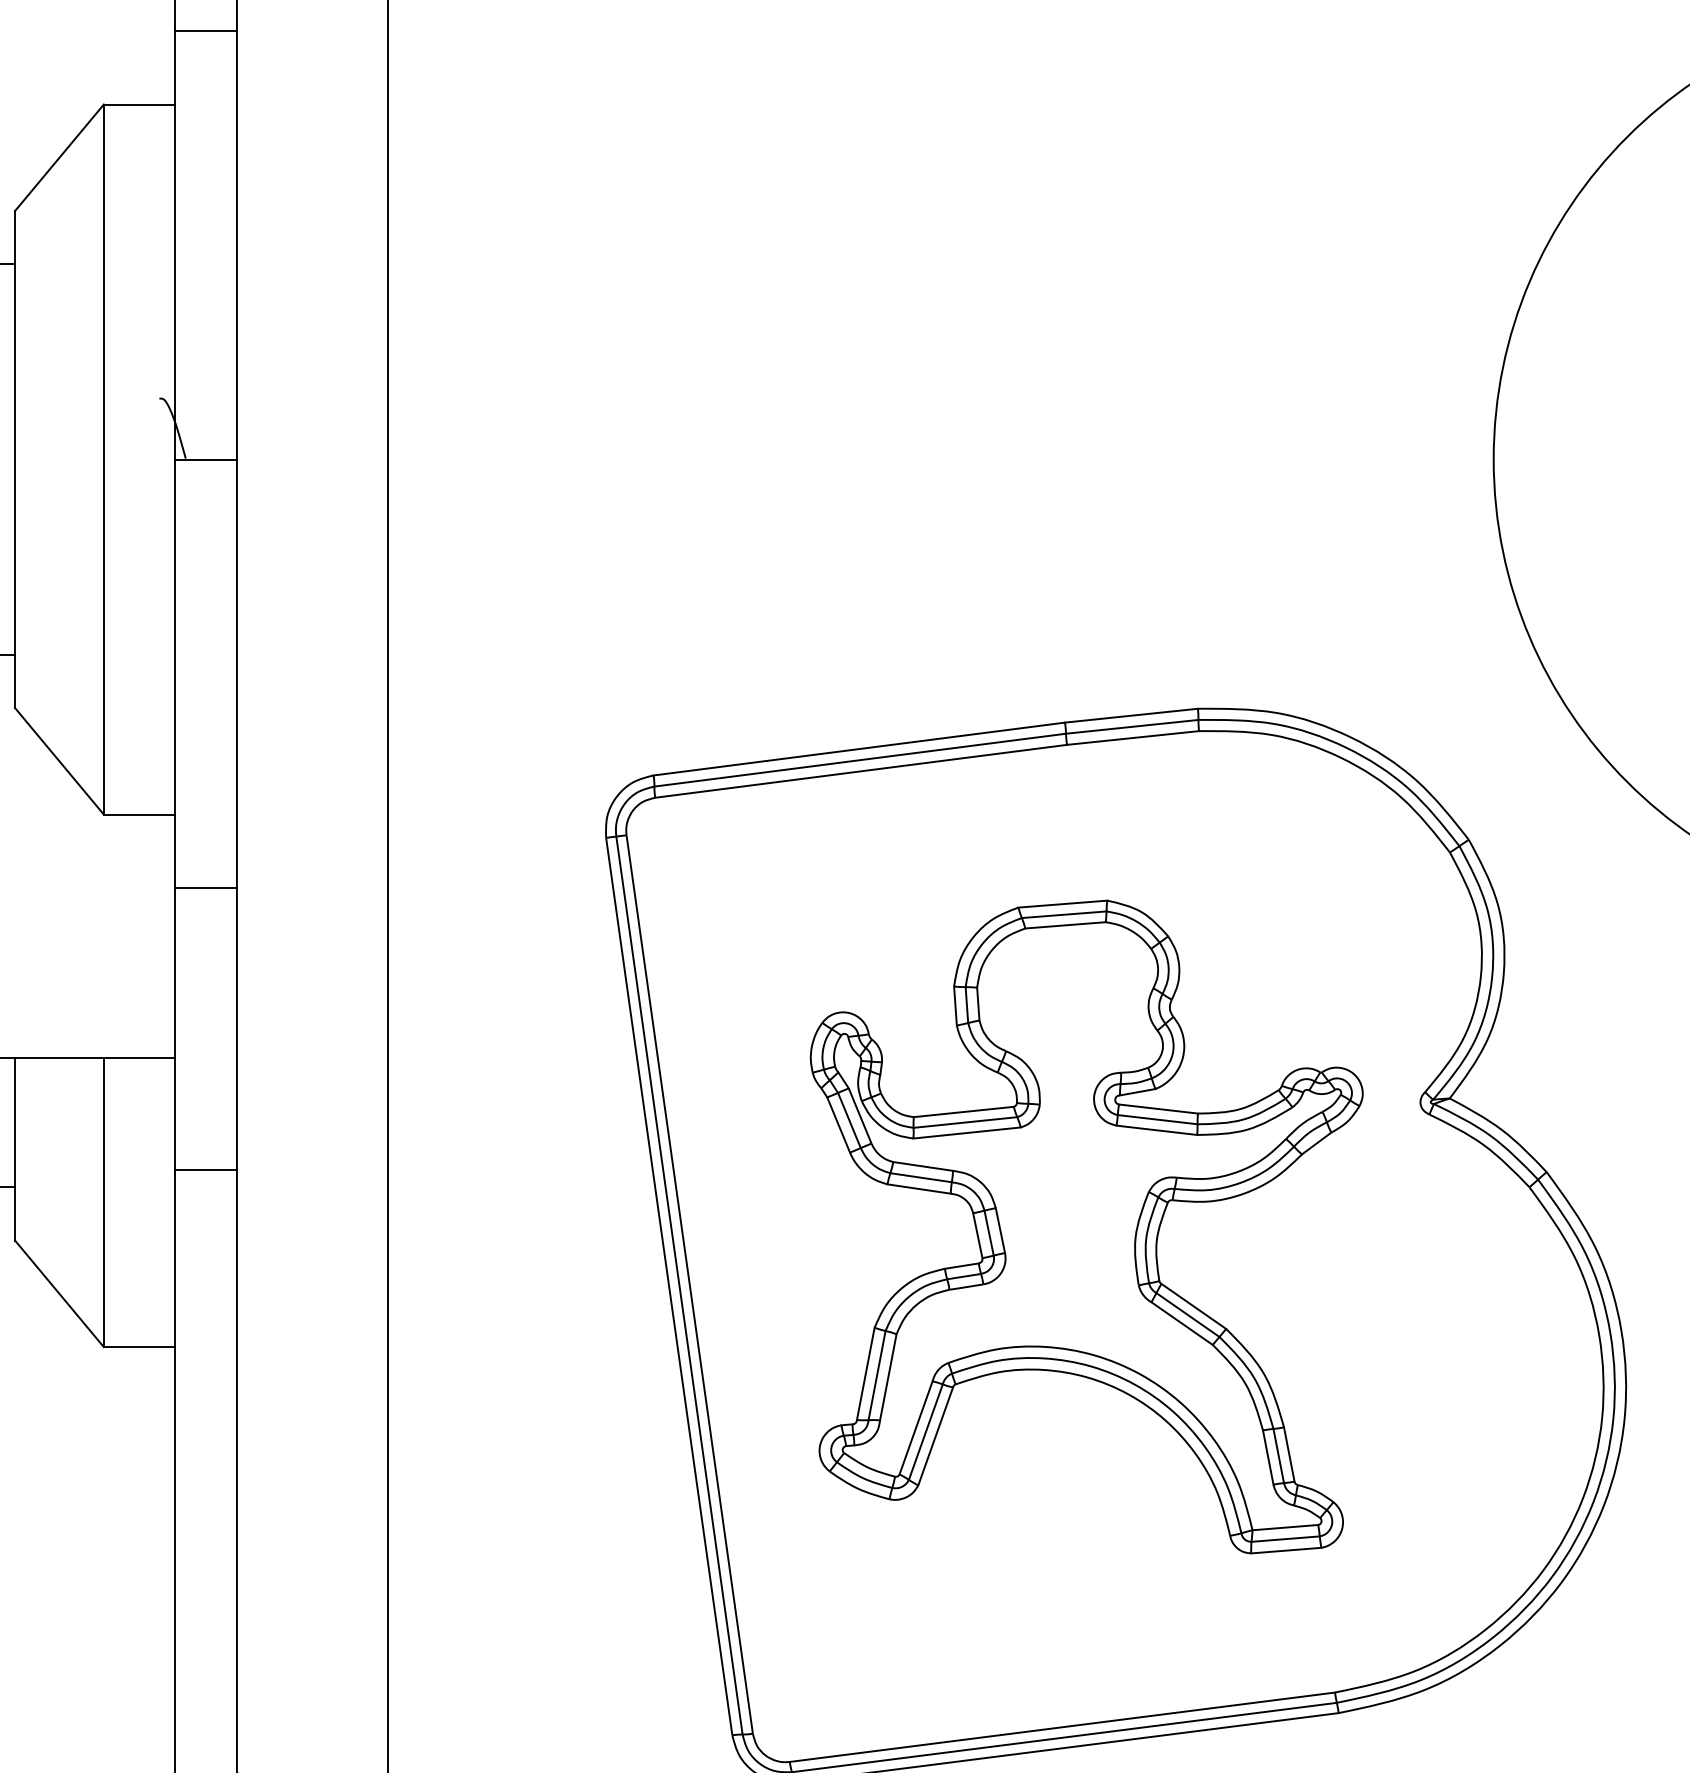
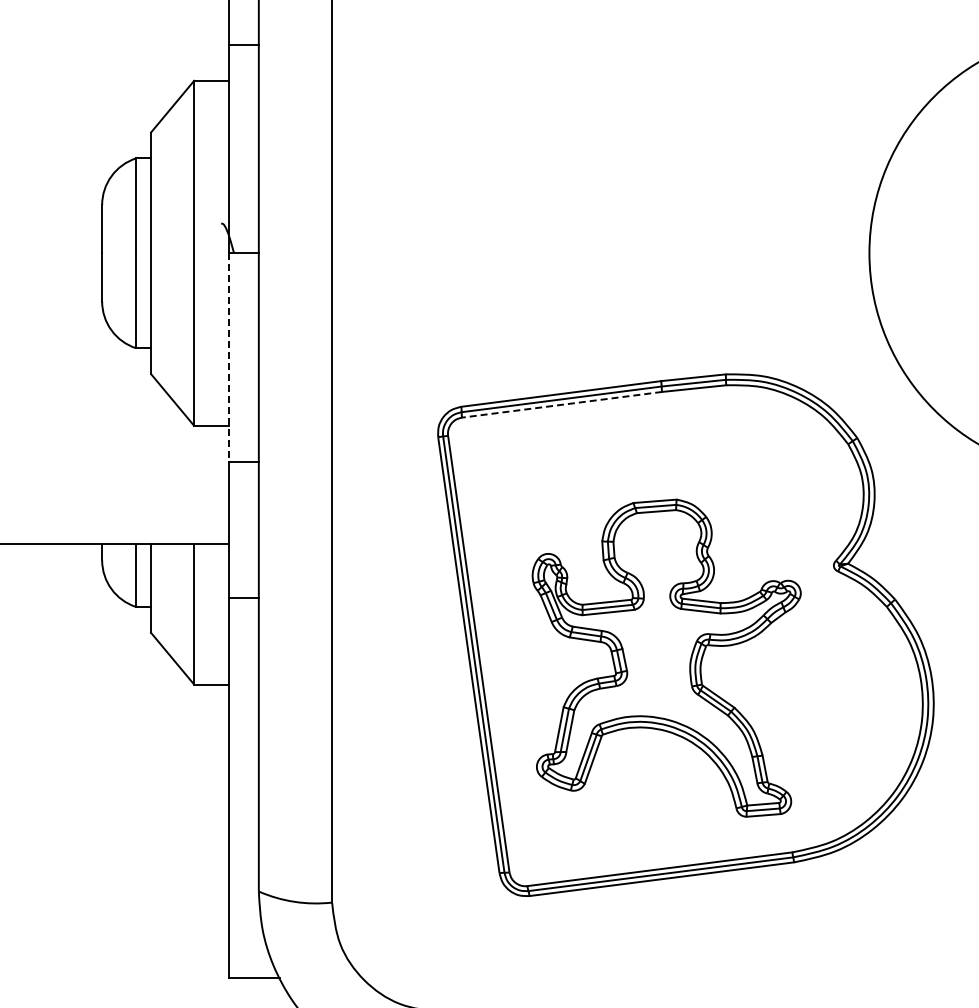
line: (174, 673) -> (228, 357), solid -> dashed
line: (861, 770) -> (562, 404), solid -> dashed
part: (1086, 1225) -> (666, 657), moved

